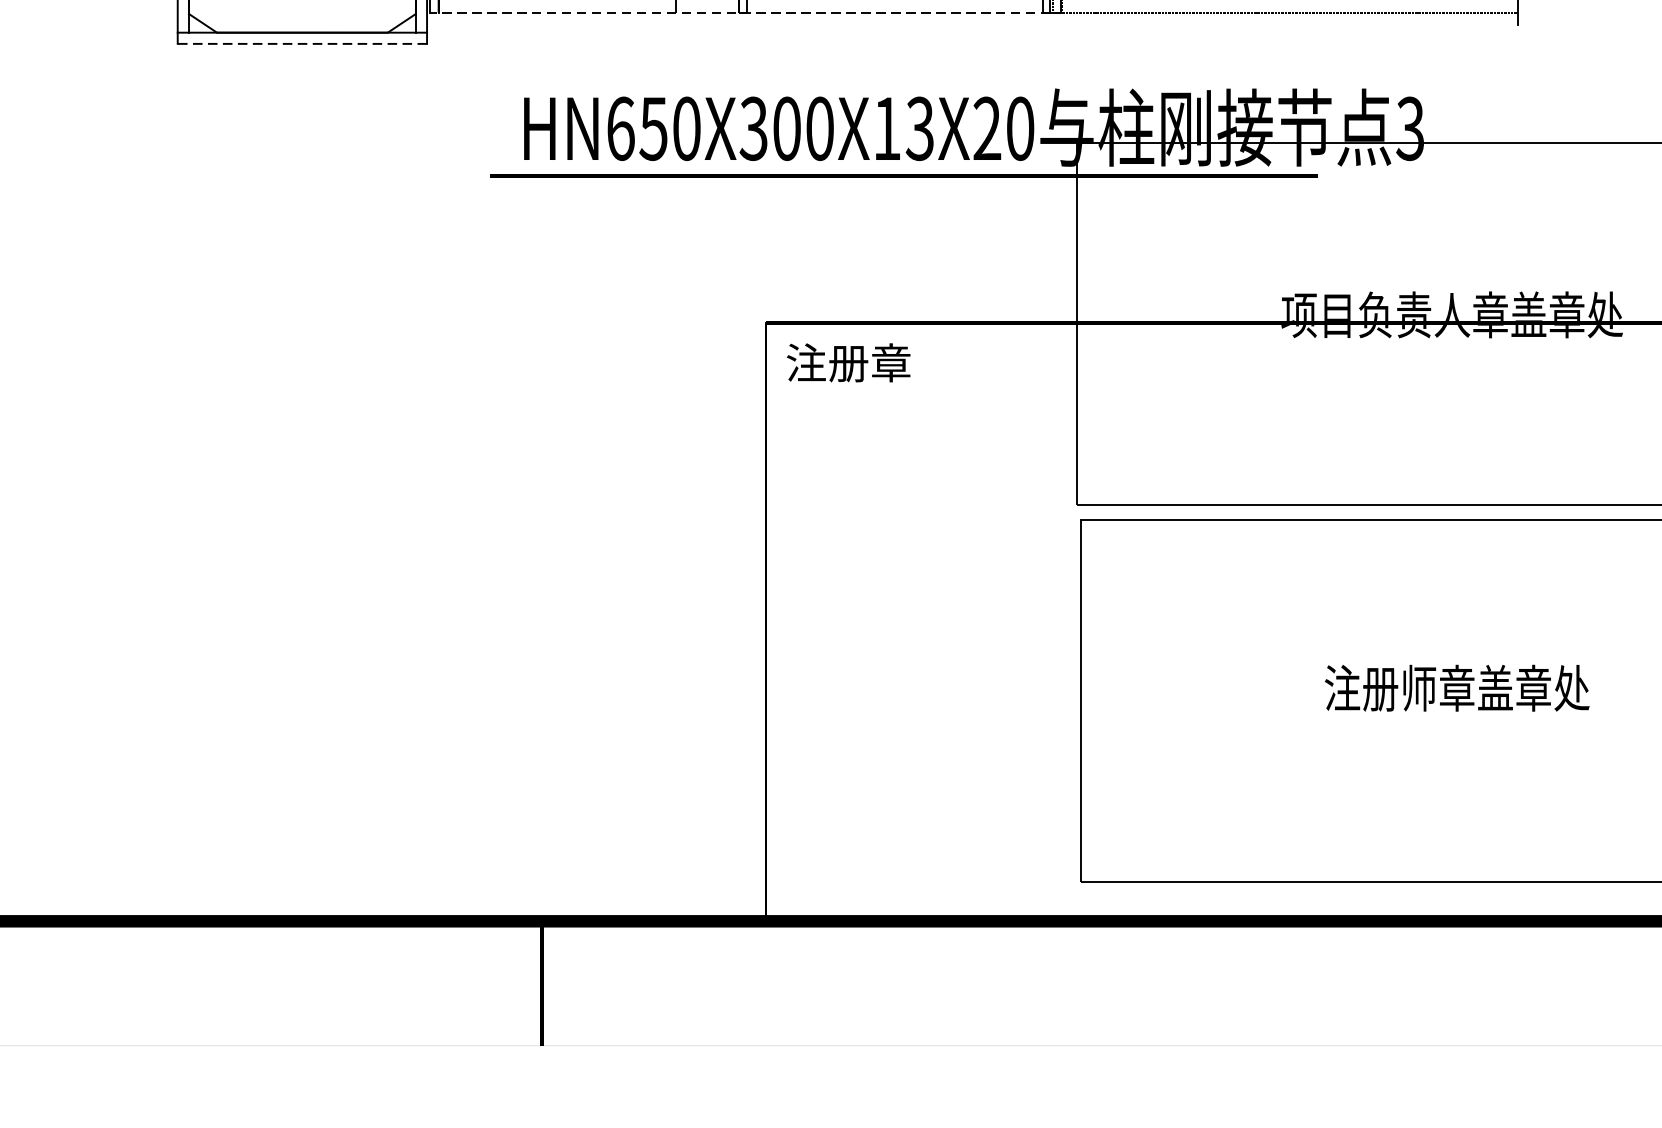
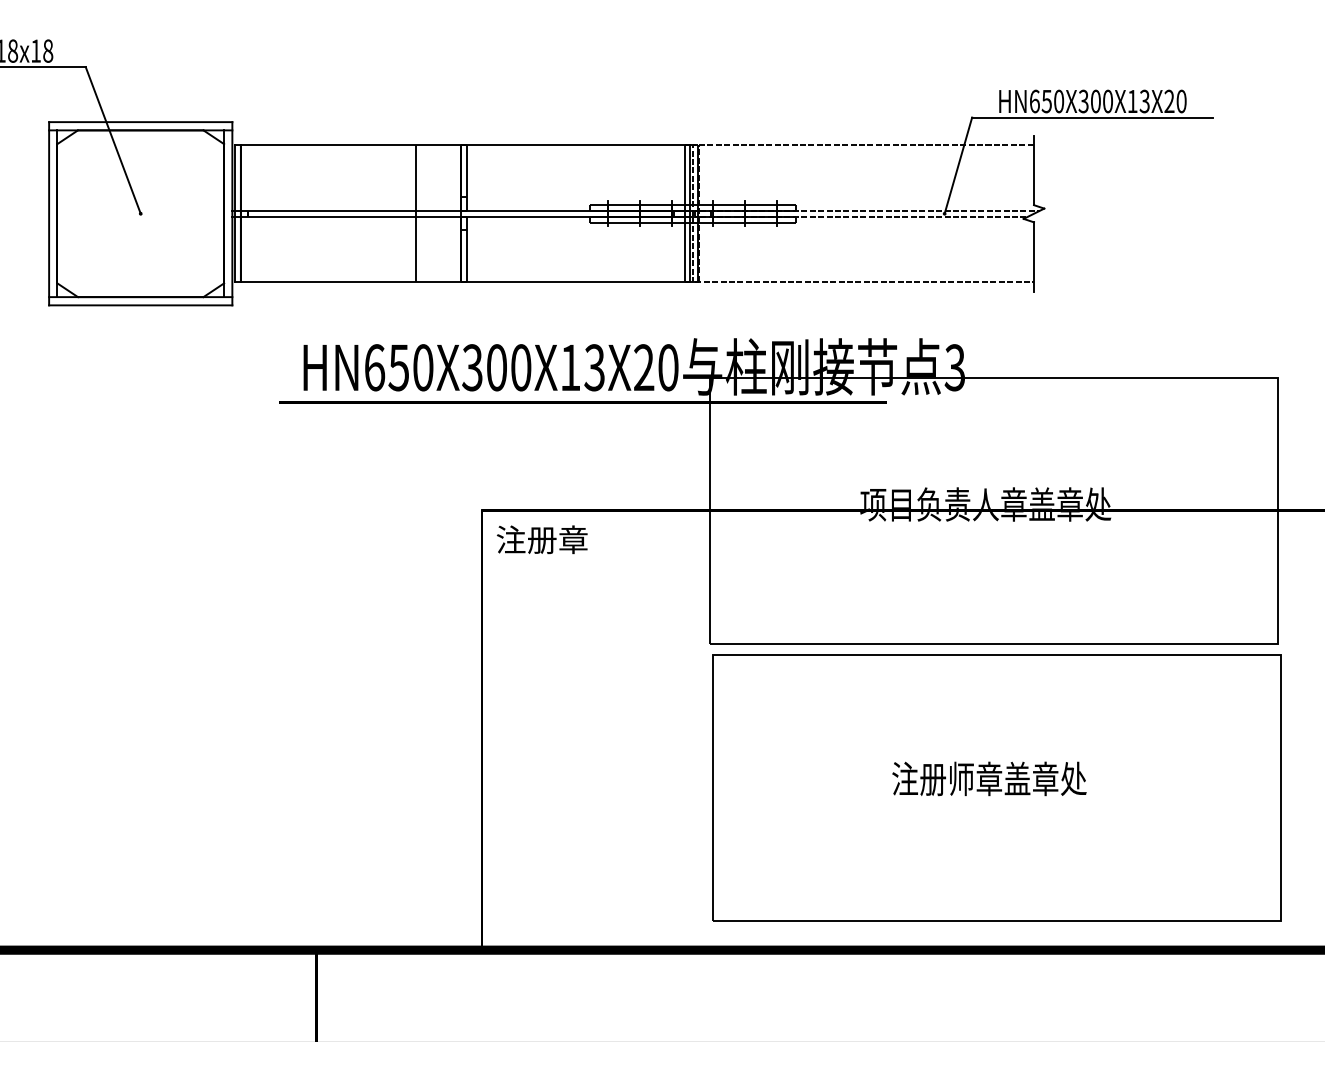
line: (740, 12) -> (462, 282), dashed -> solid
line: (302, 44) -> (140, 305), dashed -> solid

